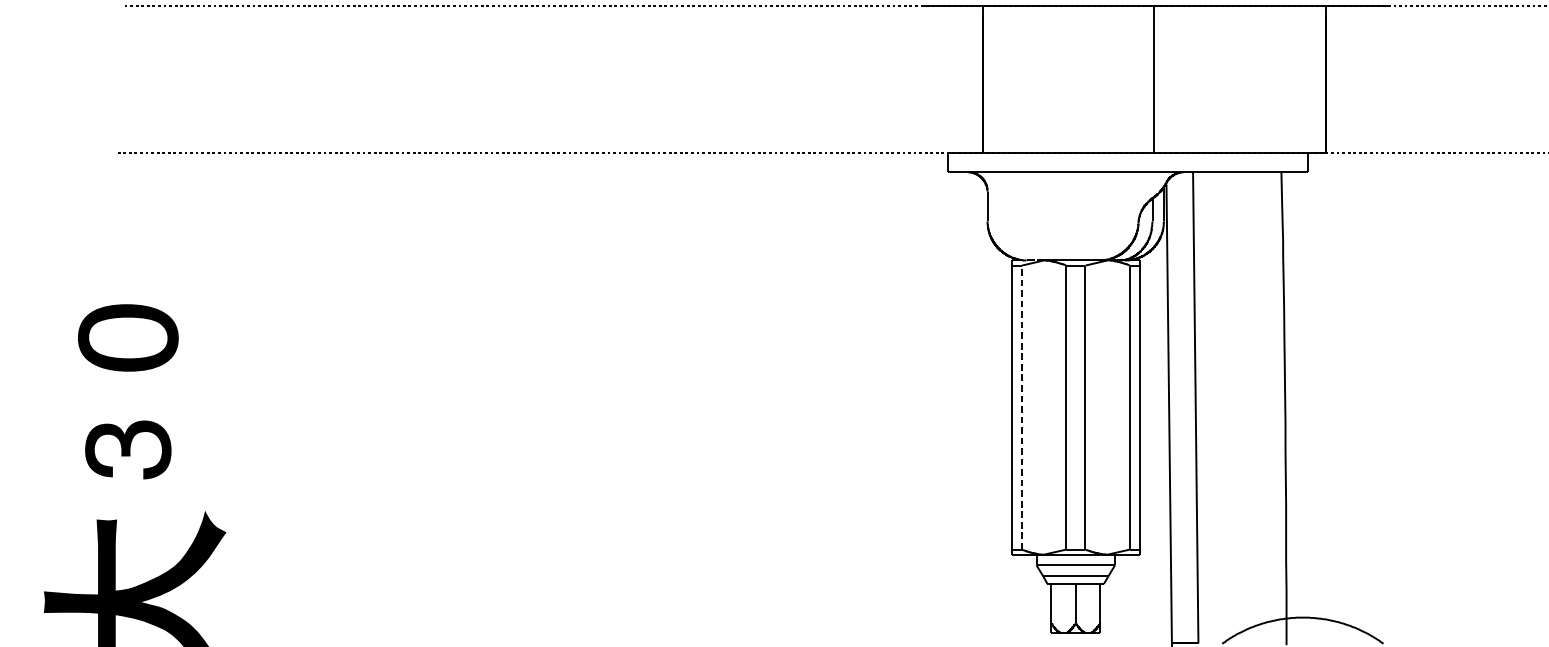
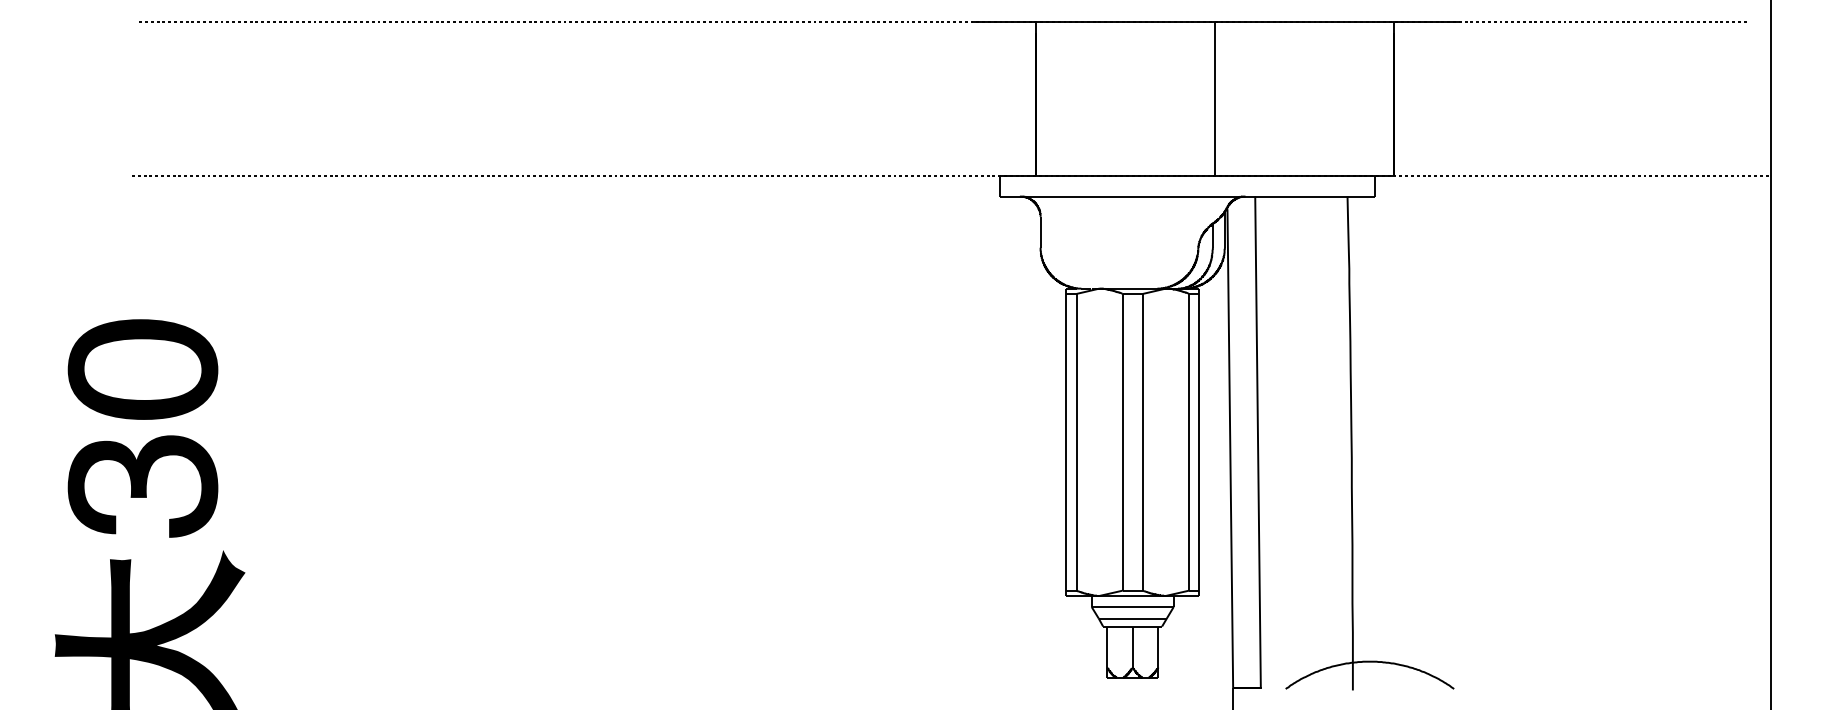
part: (127, 337) -> (142, 369), size x1.43
line: (1021, 406) -> (1076, 441), dashed -> solid
part: (127, 449) -> (142, 486), size x1.67

